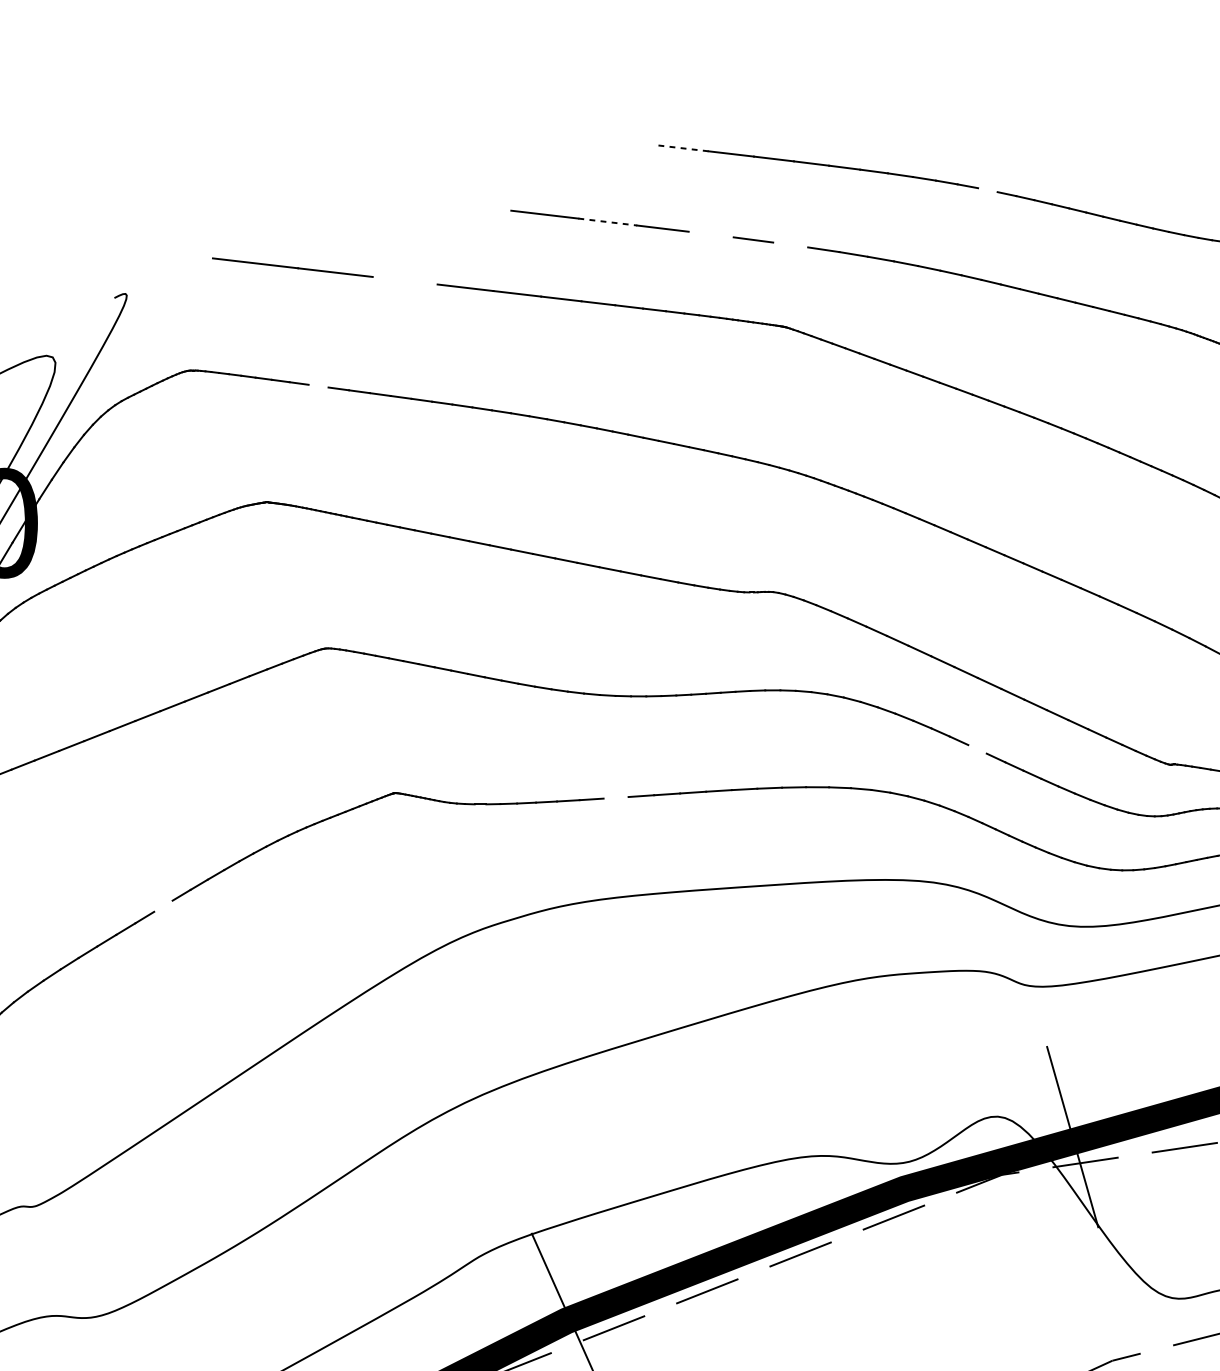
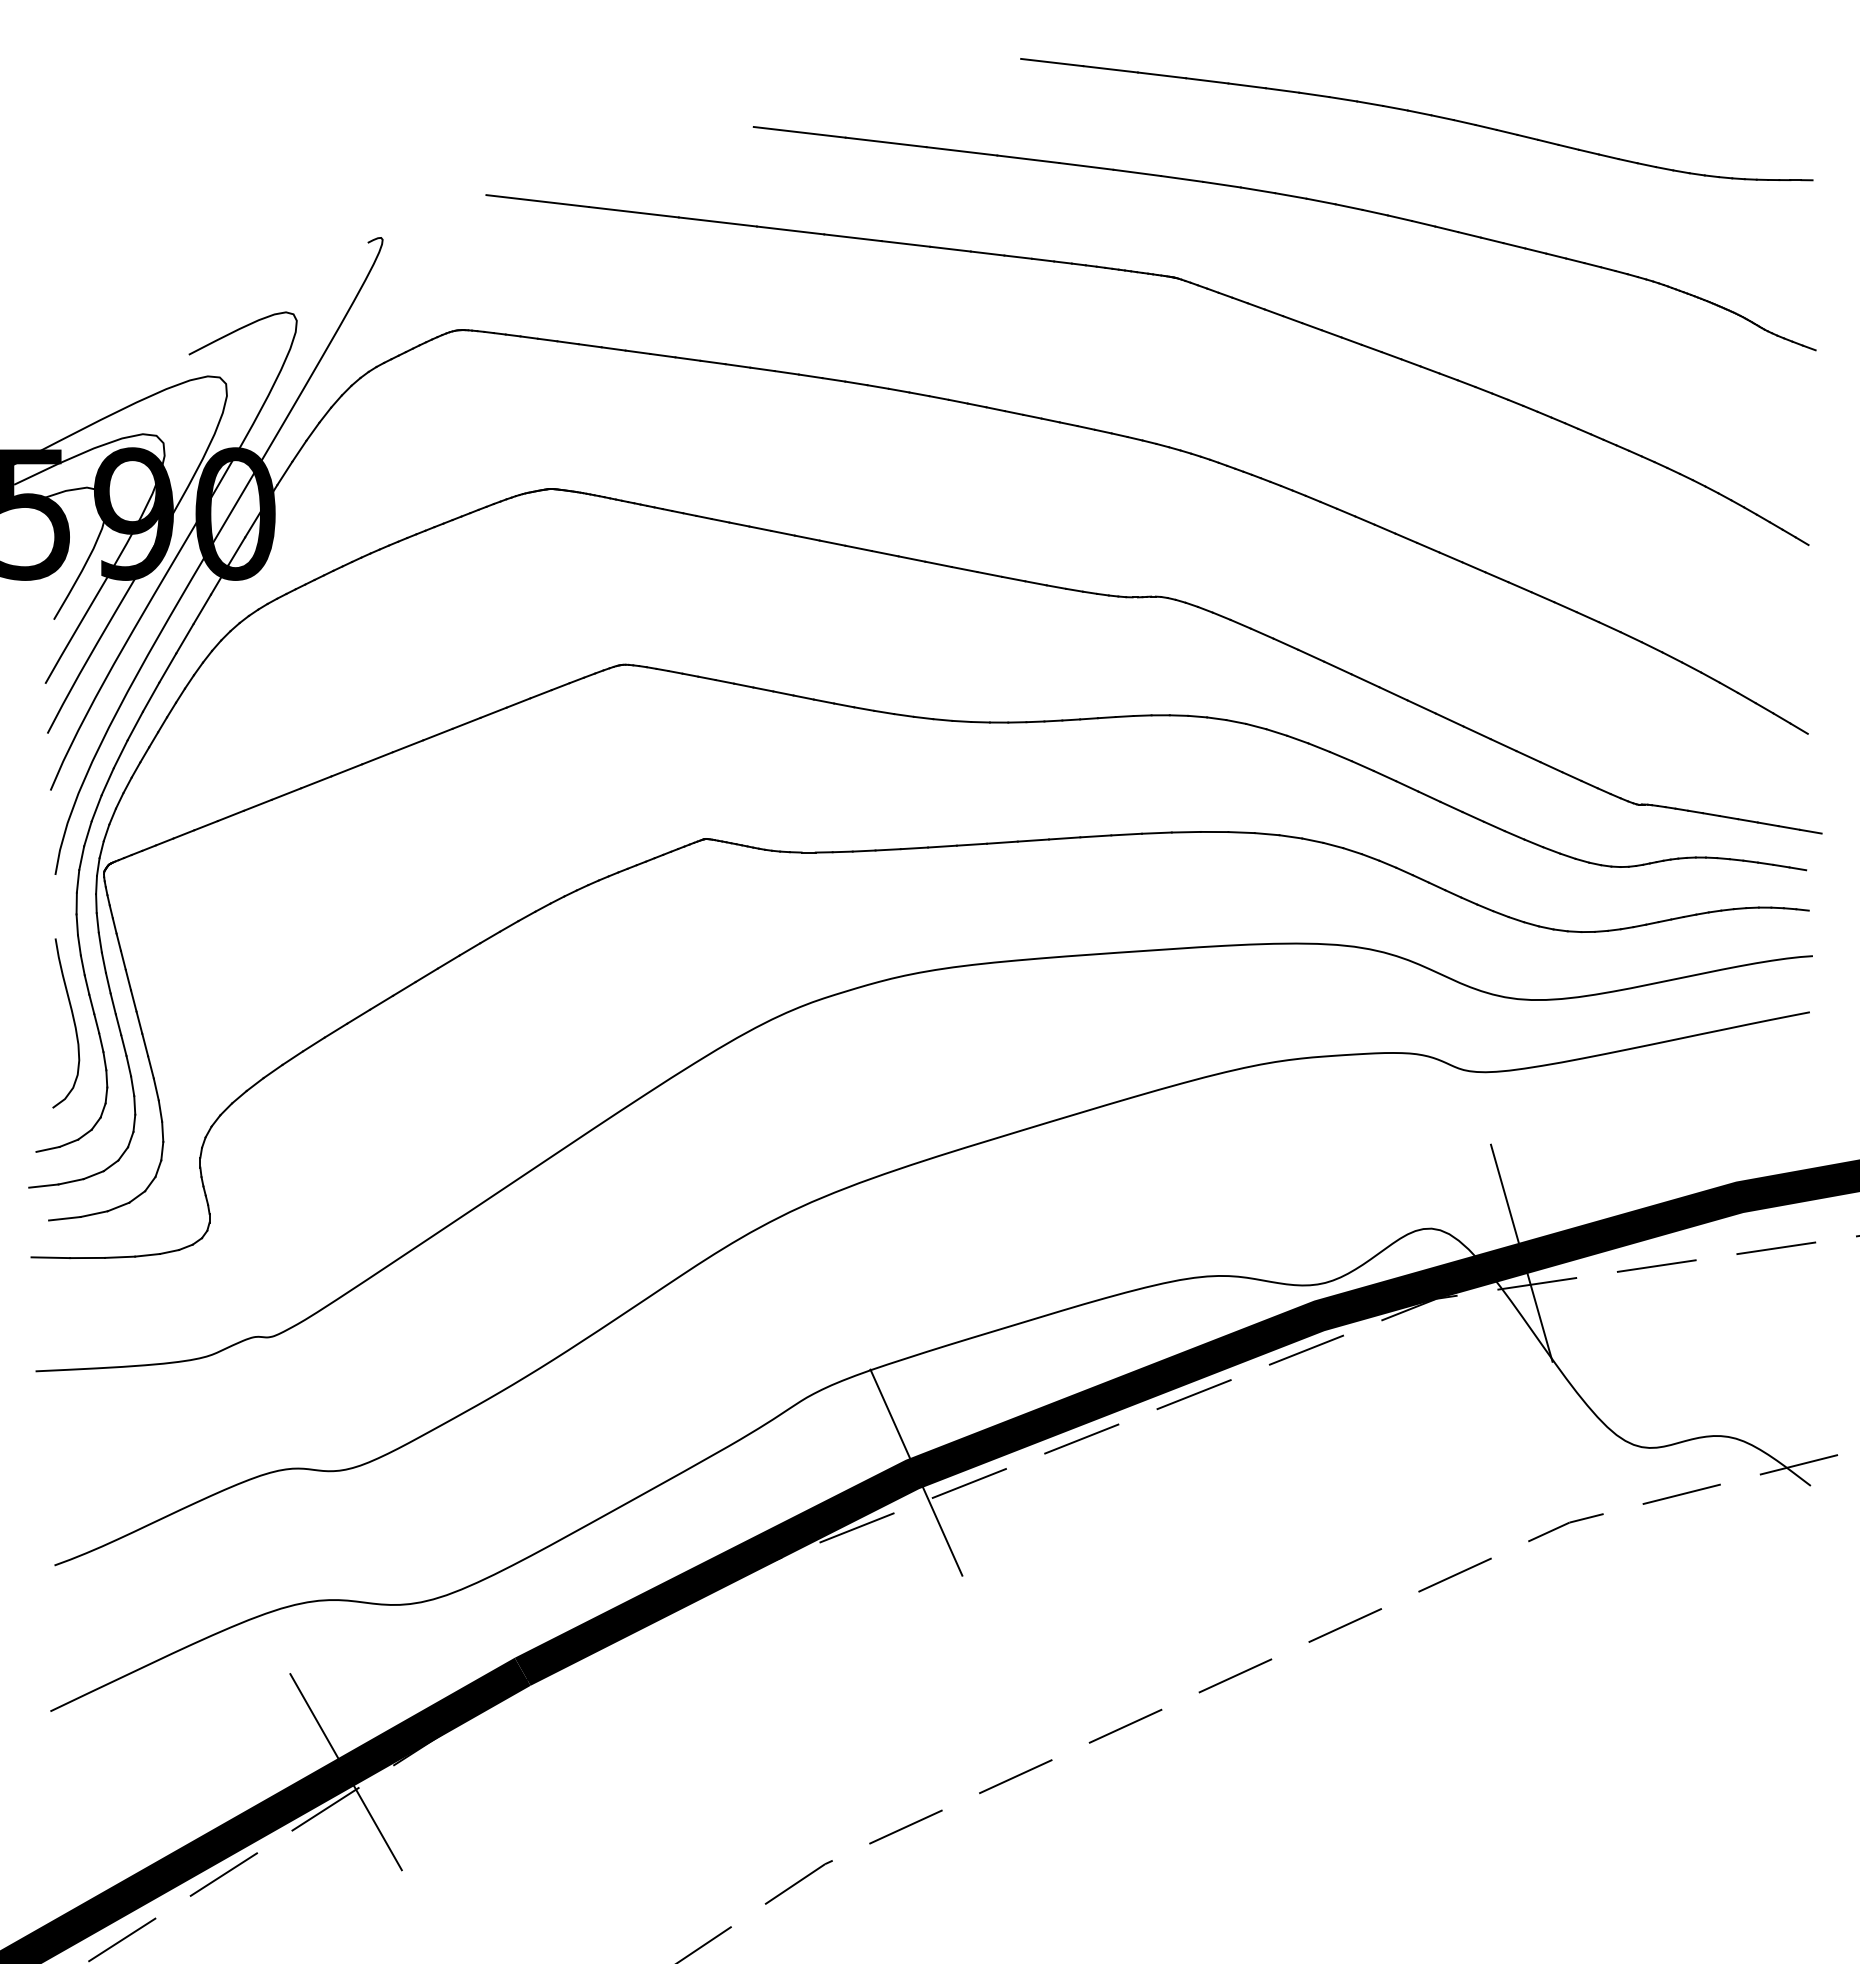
line: (682, 148) -> (1051, 62), dashed -> solid
line: (987, 189) -> (1419, 112), added
line: (472, 205) -> (799, 131), added
line: (607, 222) -> (961, 151), dashed -> solid
line: (711, 234) -> (1086, 166), added
line: (790, 244) -> (1182, 178), added
line: (404, 280) -> (717, 221), added
line: (318, 385) -> (613, 348), added
line: (977, 749) -> (1407, 786), added
line: (615, 797) -> (971, 844), added
line: (163, 906) -> (426, 975), added

